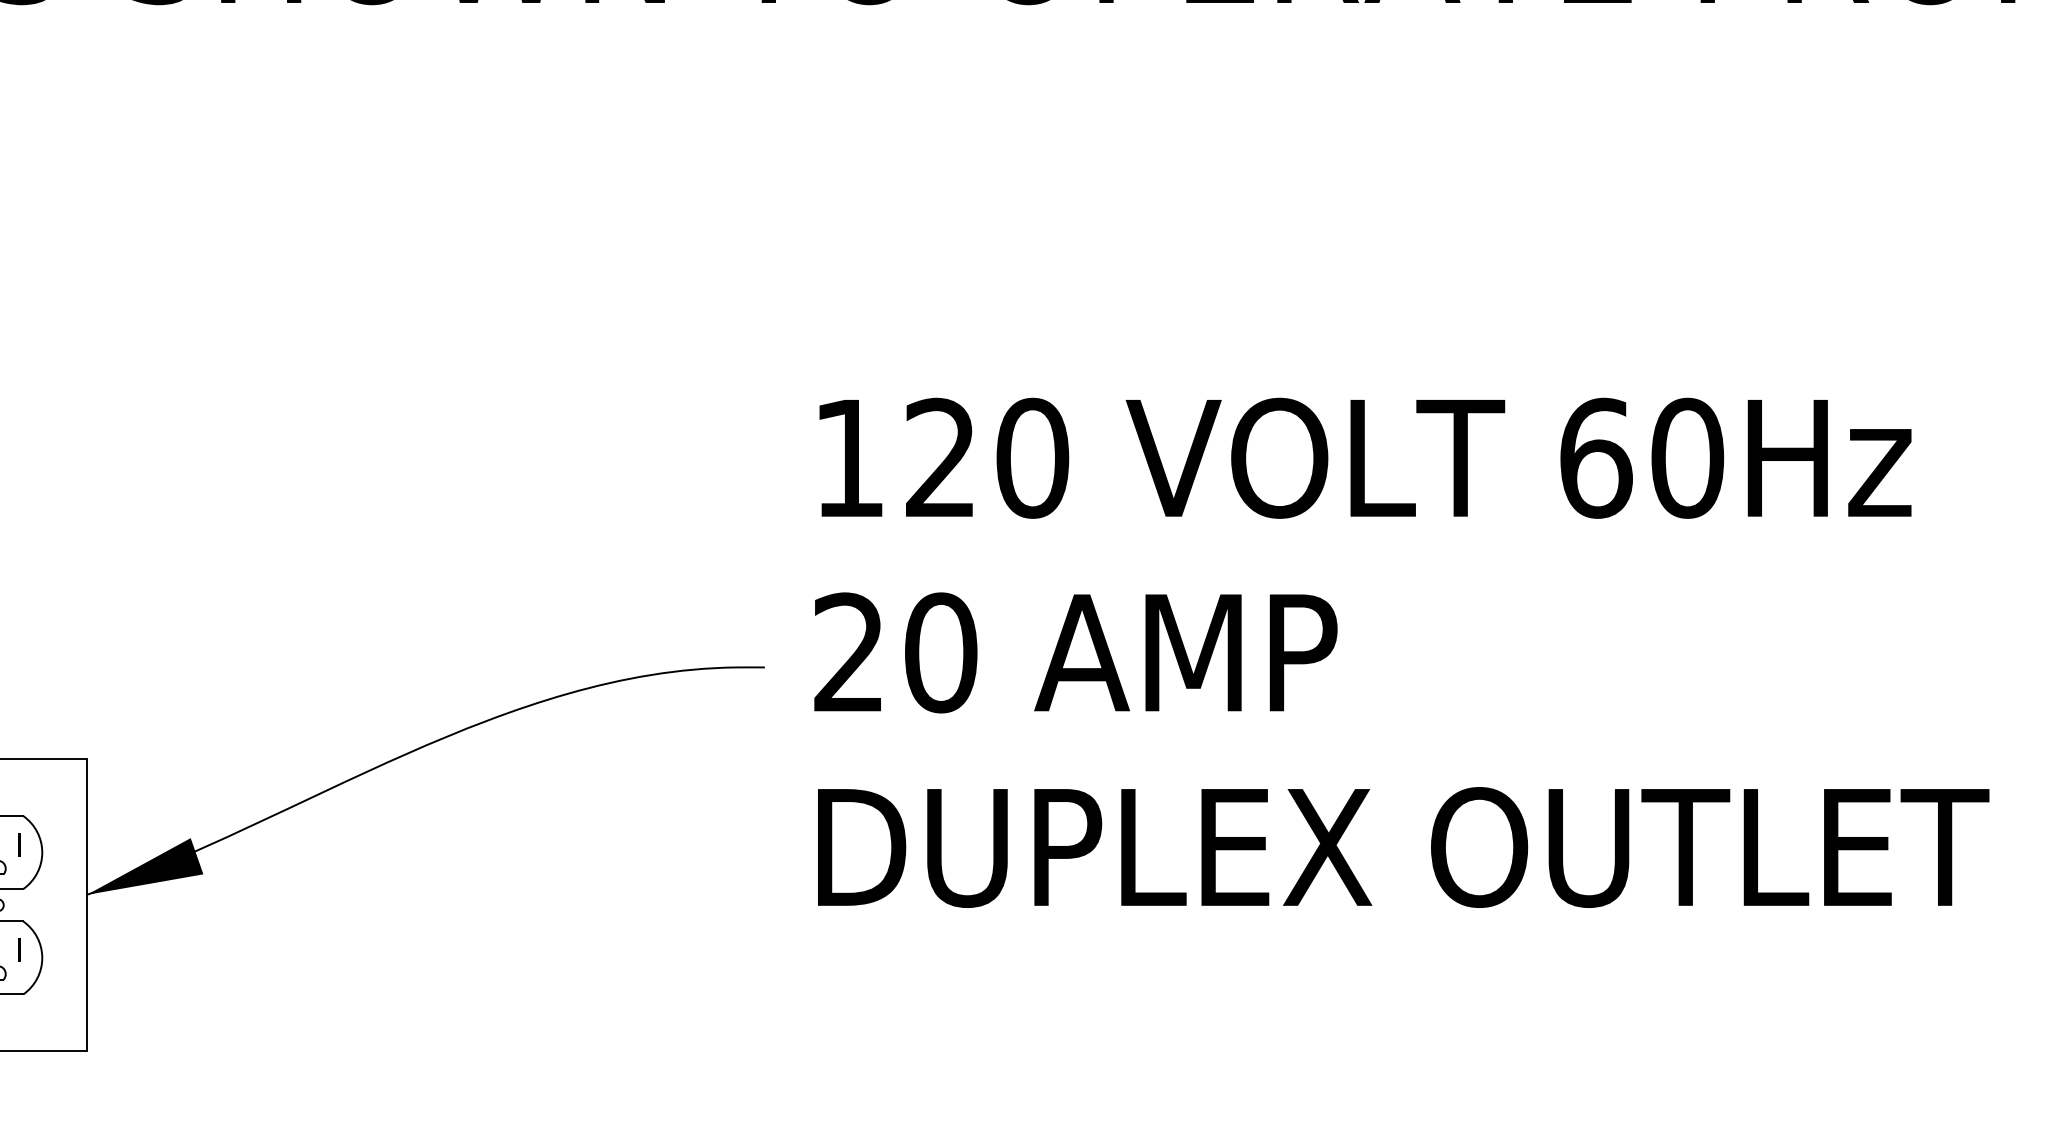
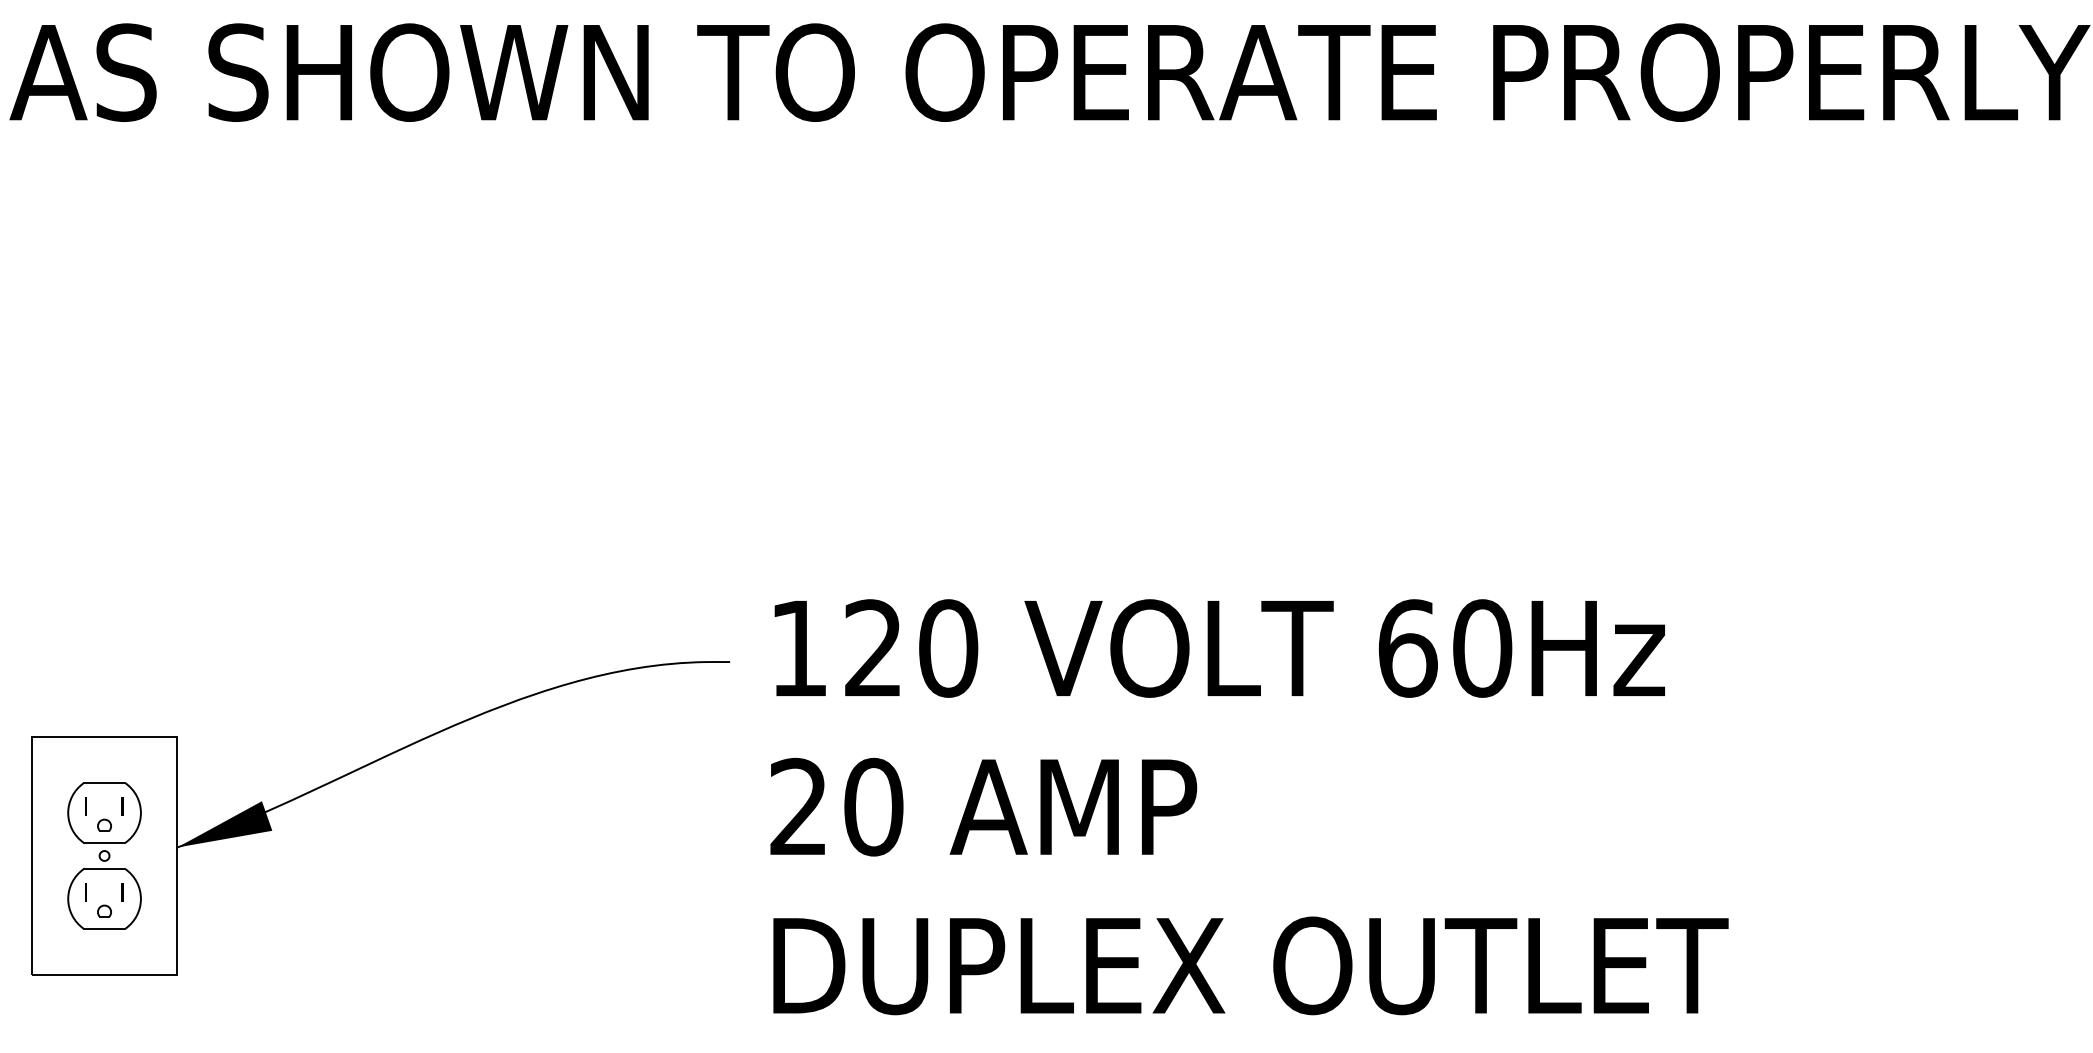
text: (1401, 653) -> (1249, 807), moved

